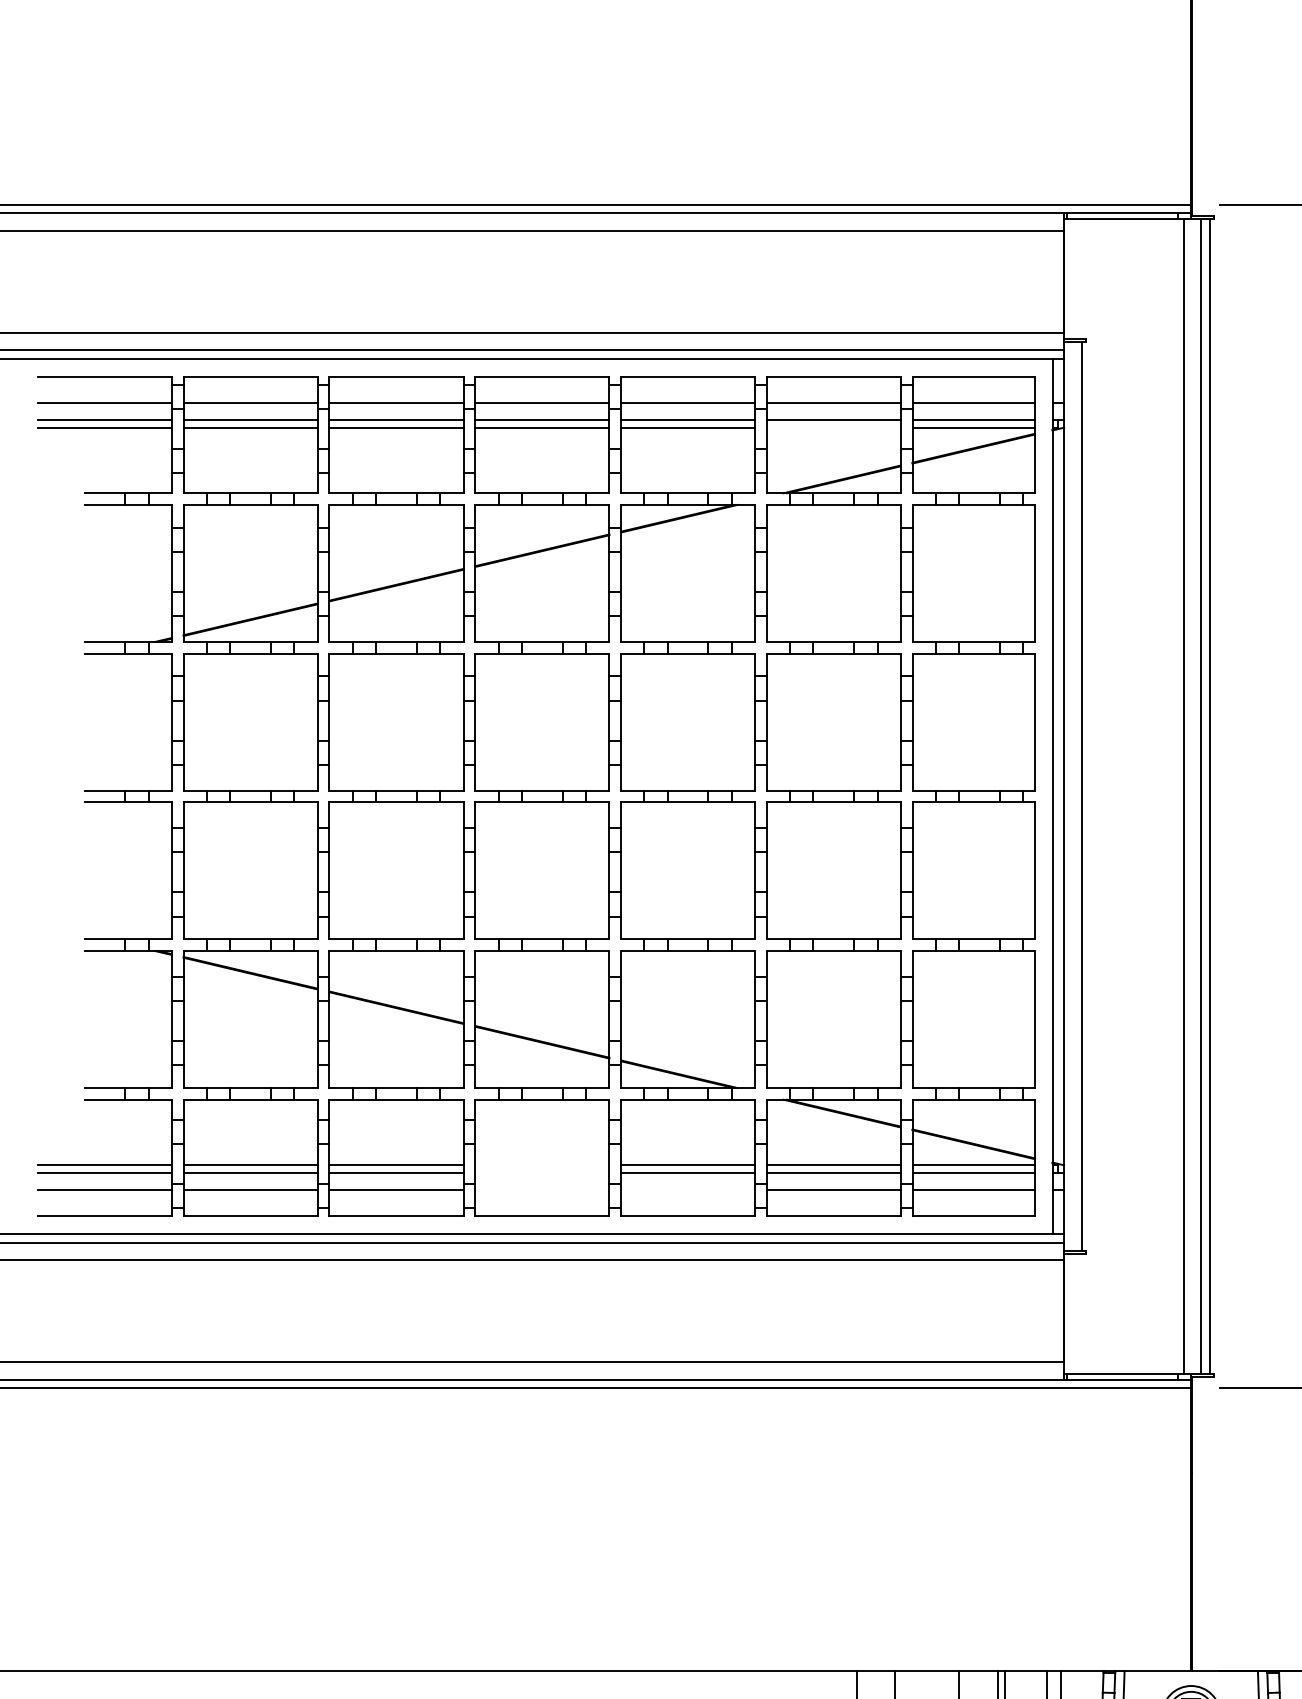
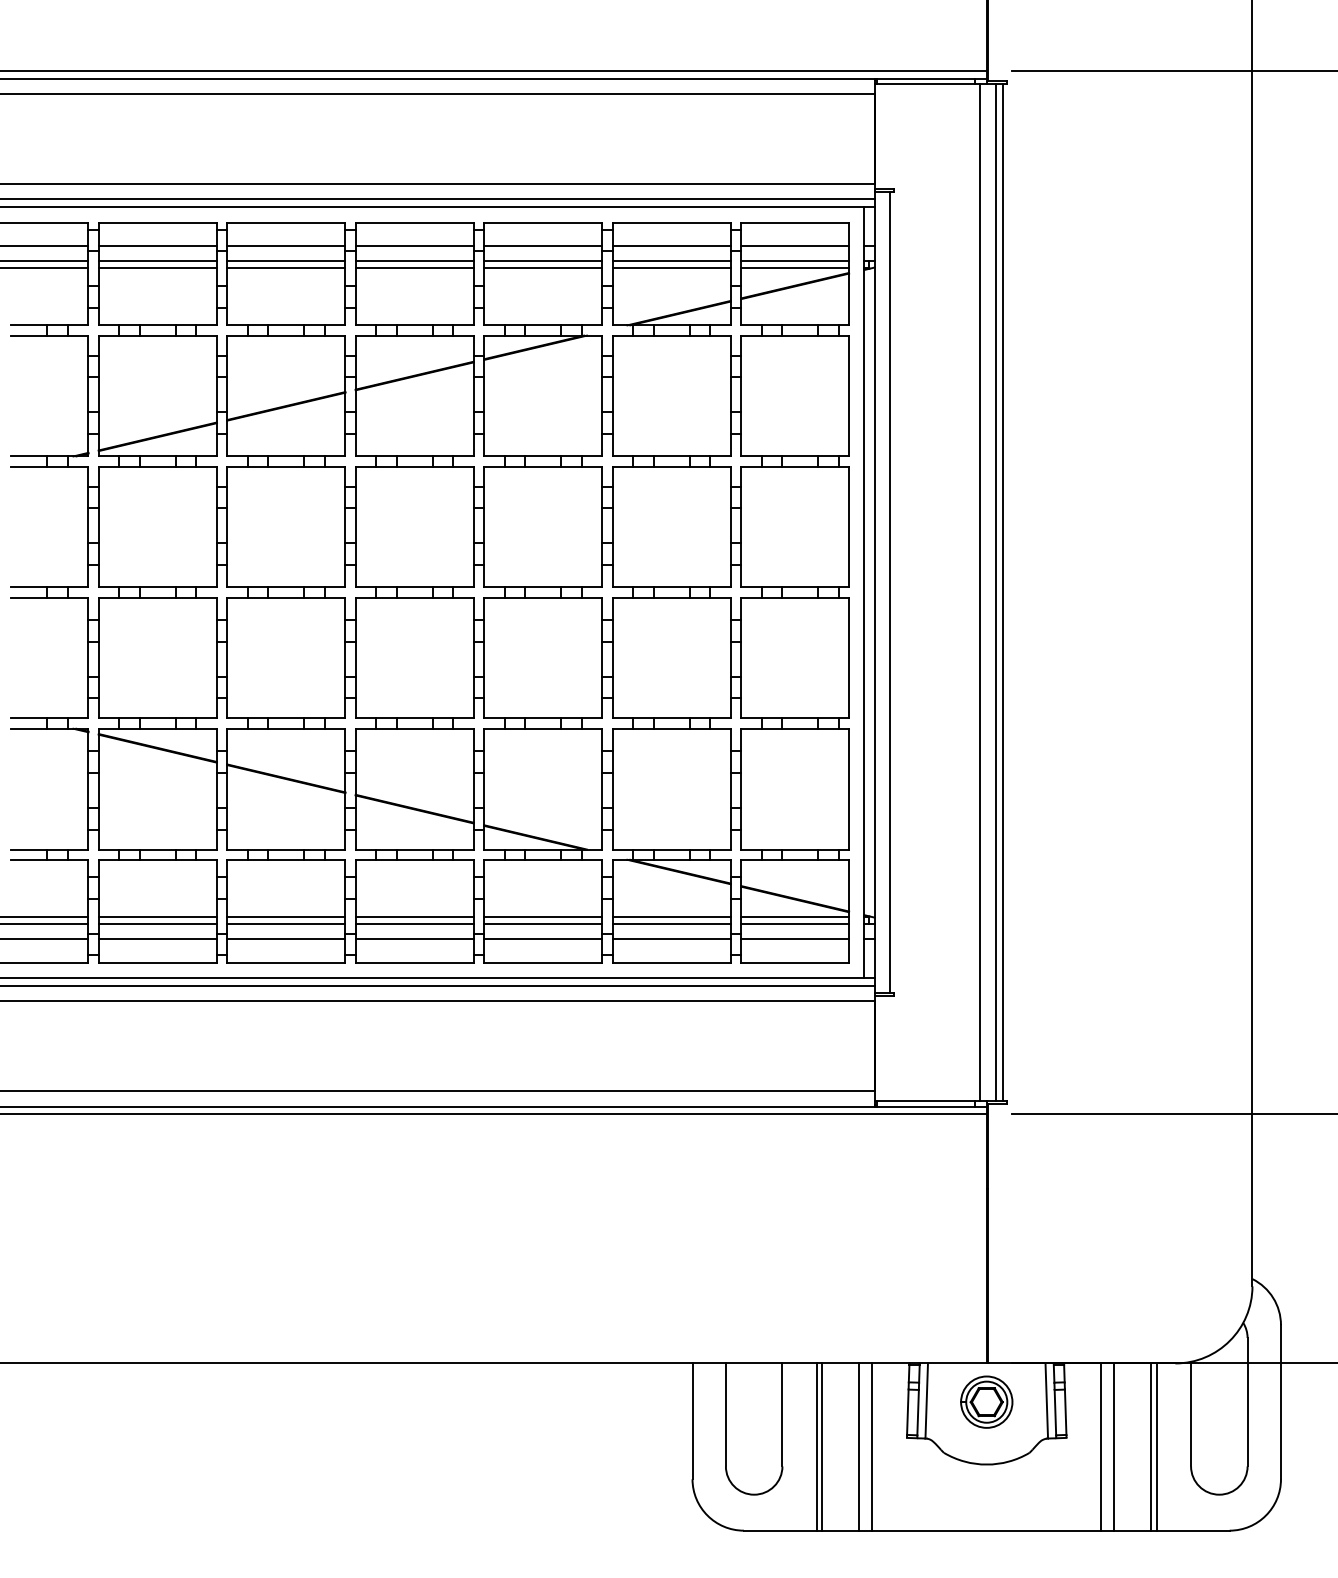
line: (833, 428) -> (671, 268), added
line: (541, 1164) -> (414, 916), added
line: (541, 1173) -> (414, 924), added
line: (541, 1190) -> (414, 939), added
line: (688, 1190) -> (543, 939), added

